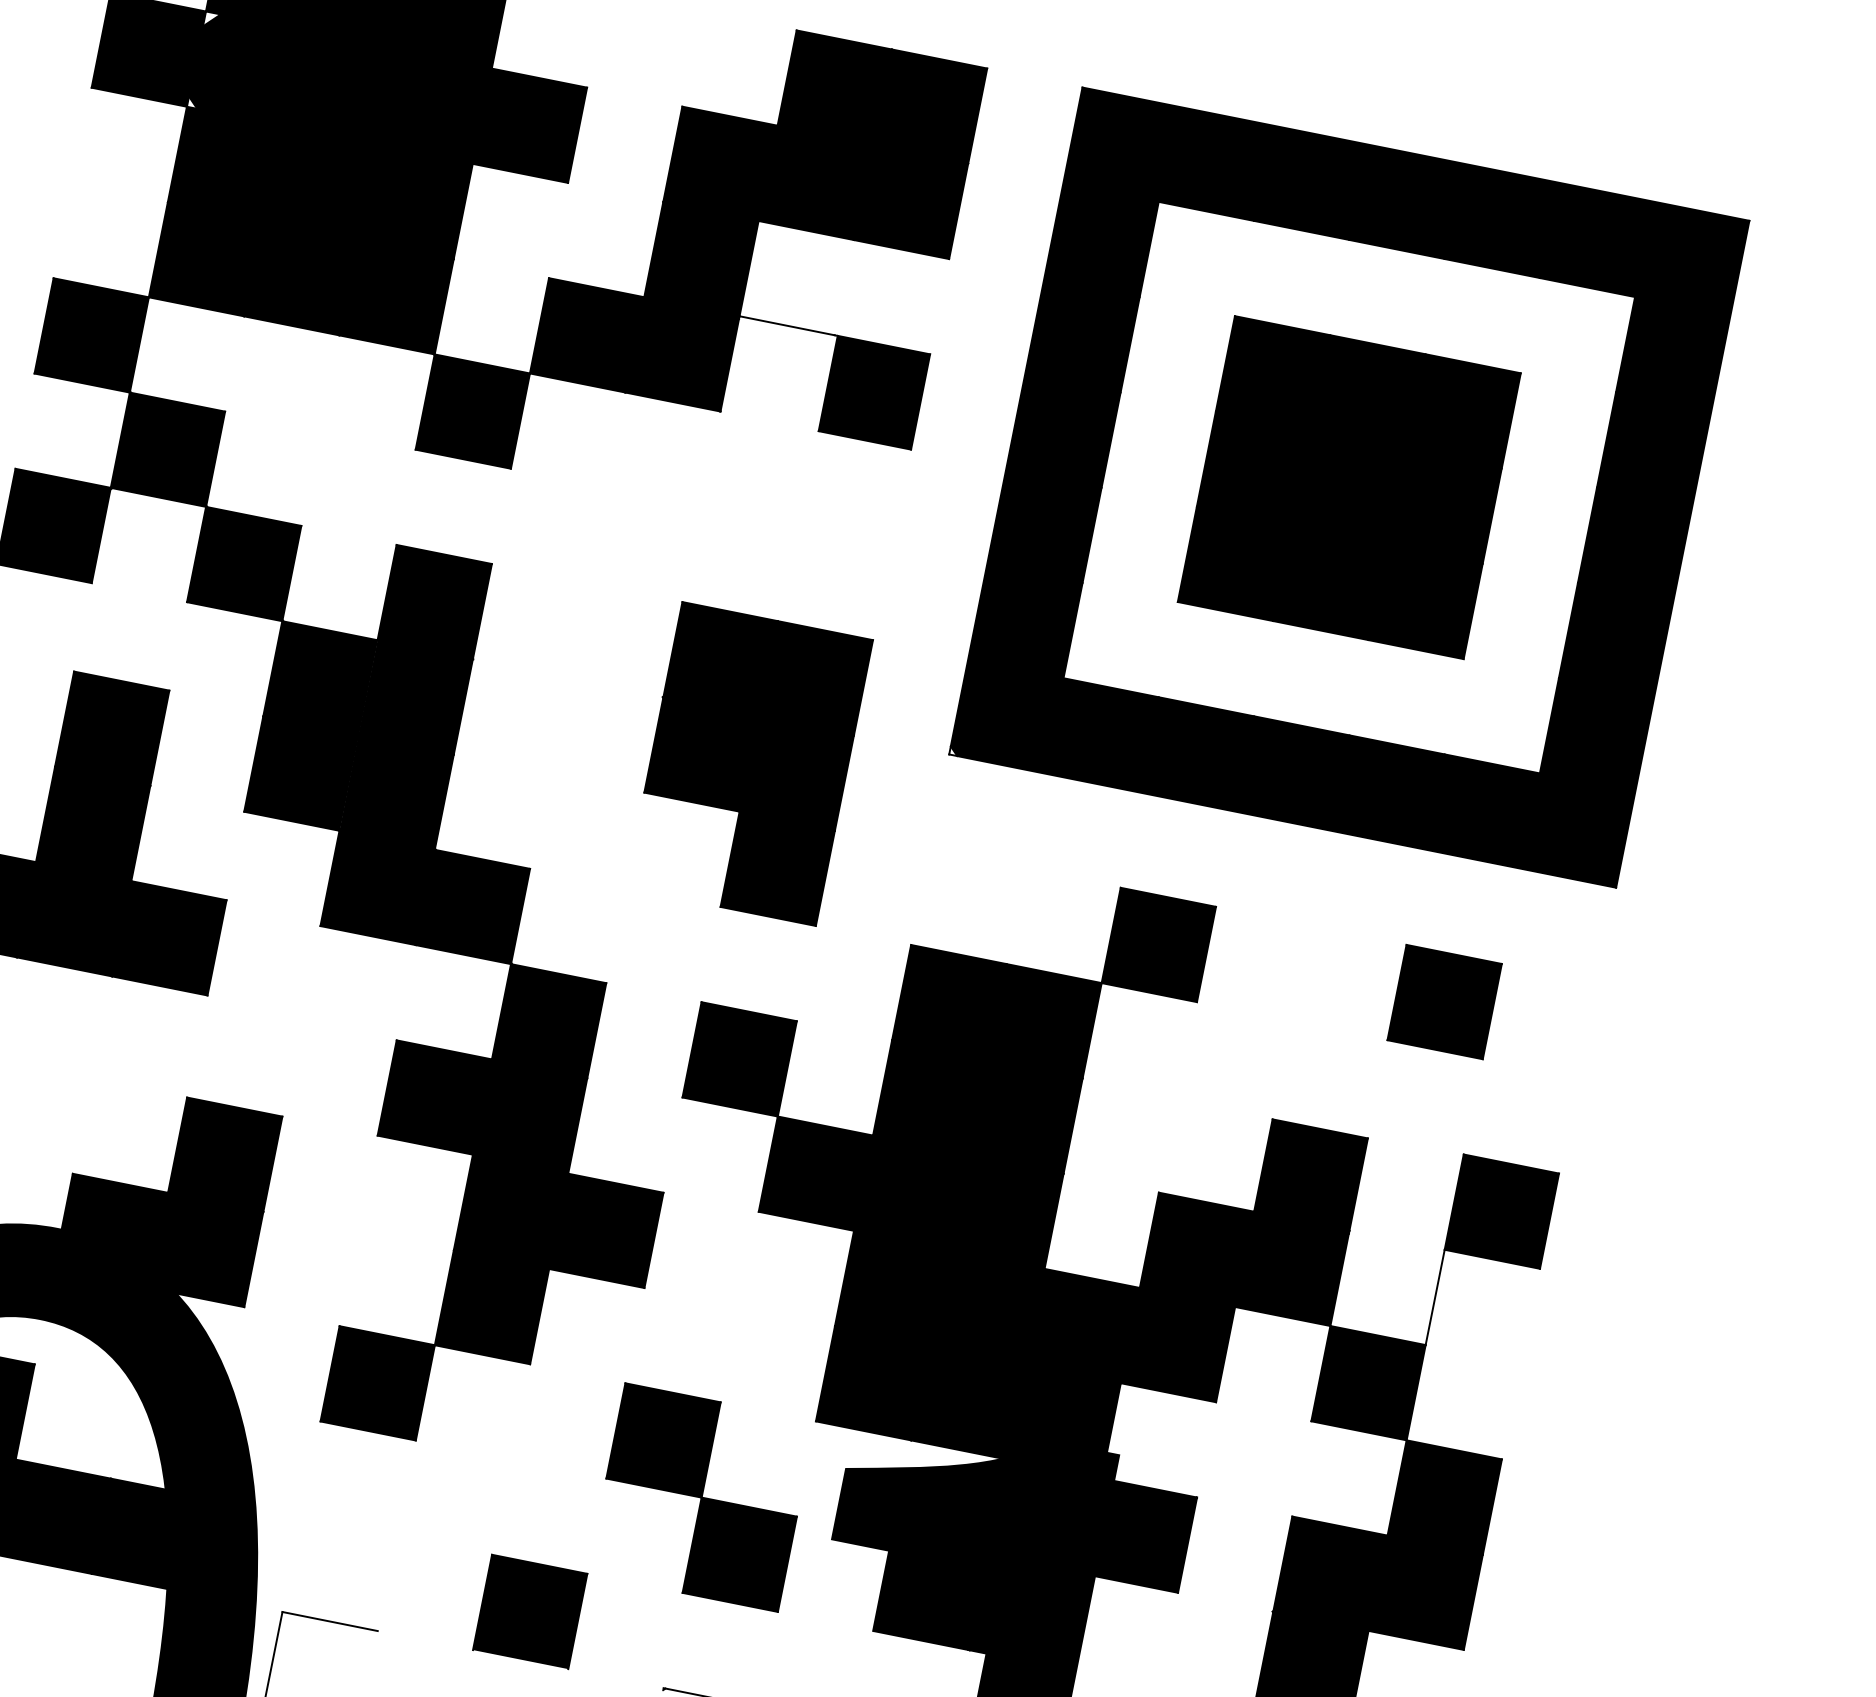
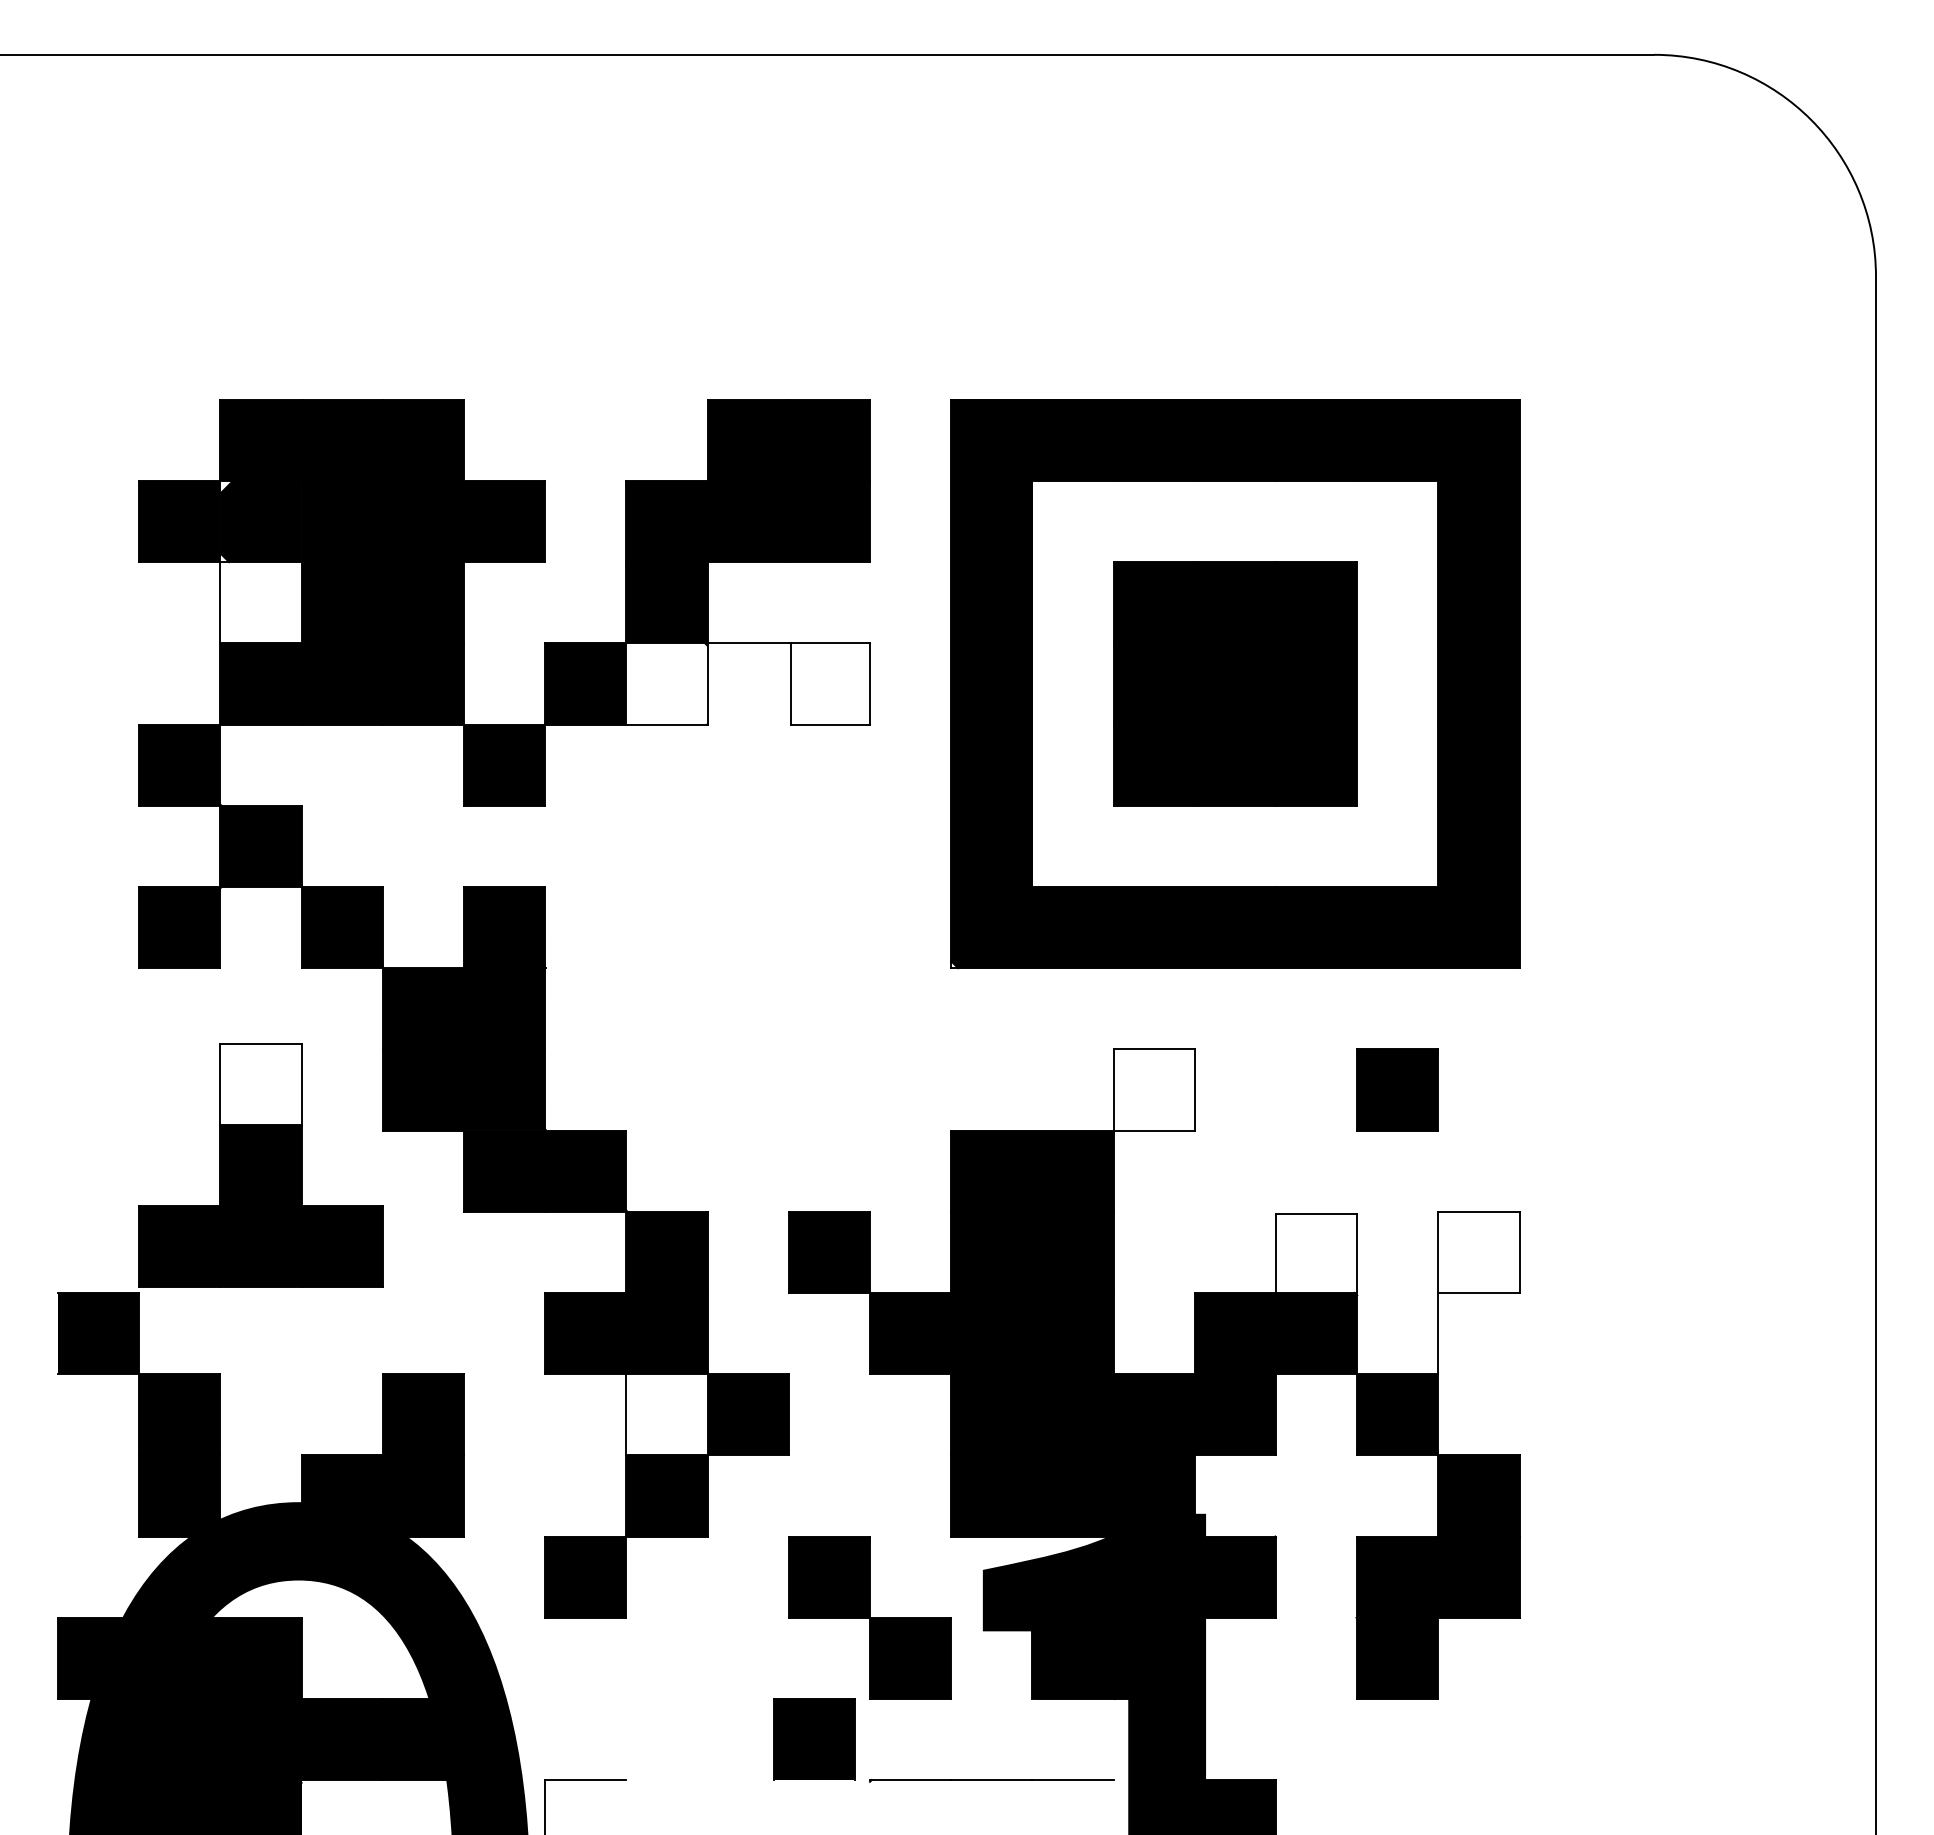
fill: (224, 163) -> (260, 602), removed
fill: (681, 353) -> (666, 683), removed
fill: (874, 392) -> (830, 683), removed
fill: (111, 727) -> (260, 1083), removed
part: (748, 763) -> (788, 1008), removed
fill: (1158, 944) -> (1153, 1089), removed
fill: (1310, 1174) -> (1316, 1253), removed
fill: (1501, 1210) -> (1478, 1251), removed
fill: (510, 1211) -> (666, 1414), removed
part: (530, 1611) -> (814, 1739), moved

